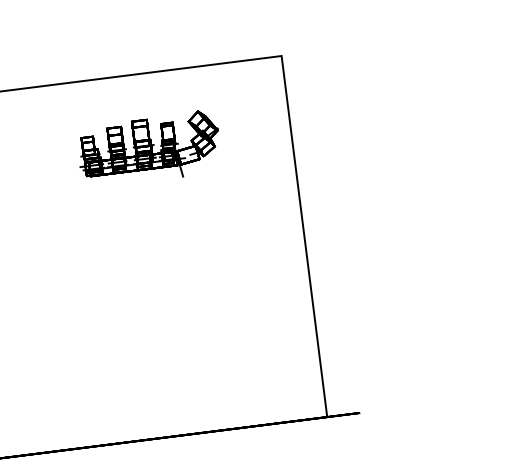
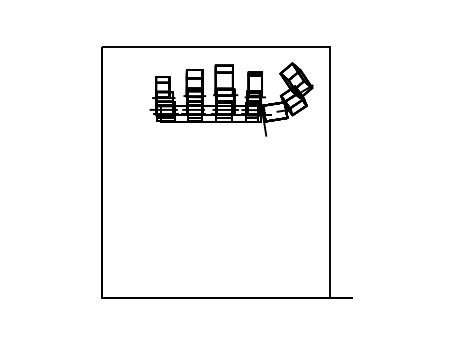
part: (149, 149) -> (231, 99), size x1.67

